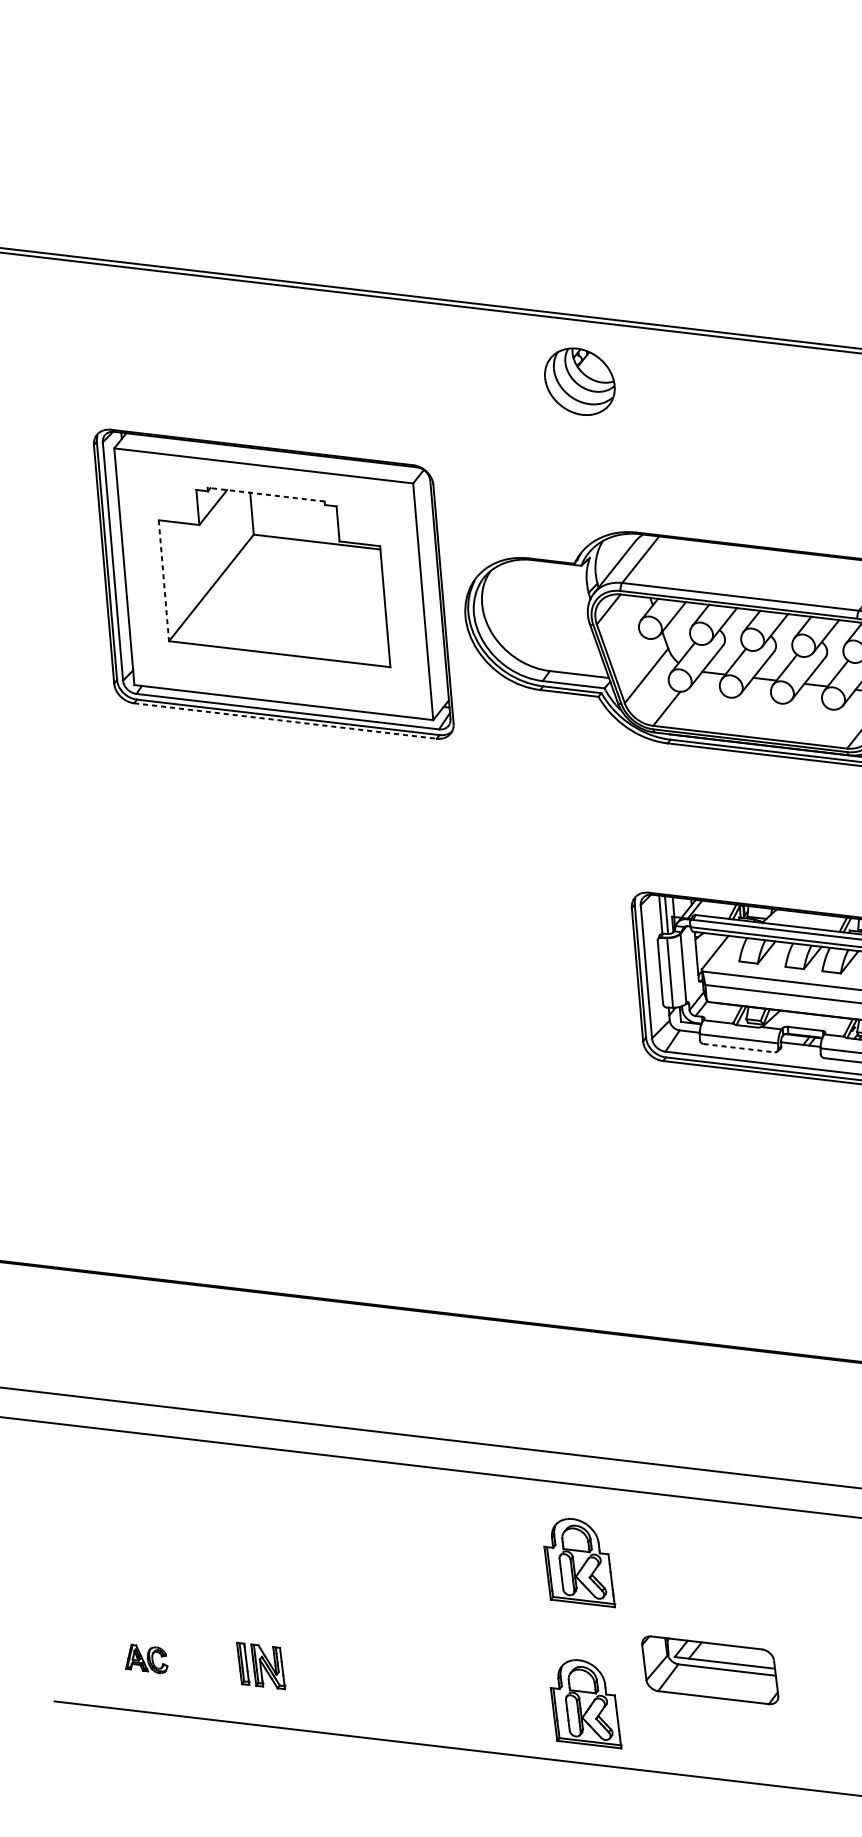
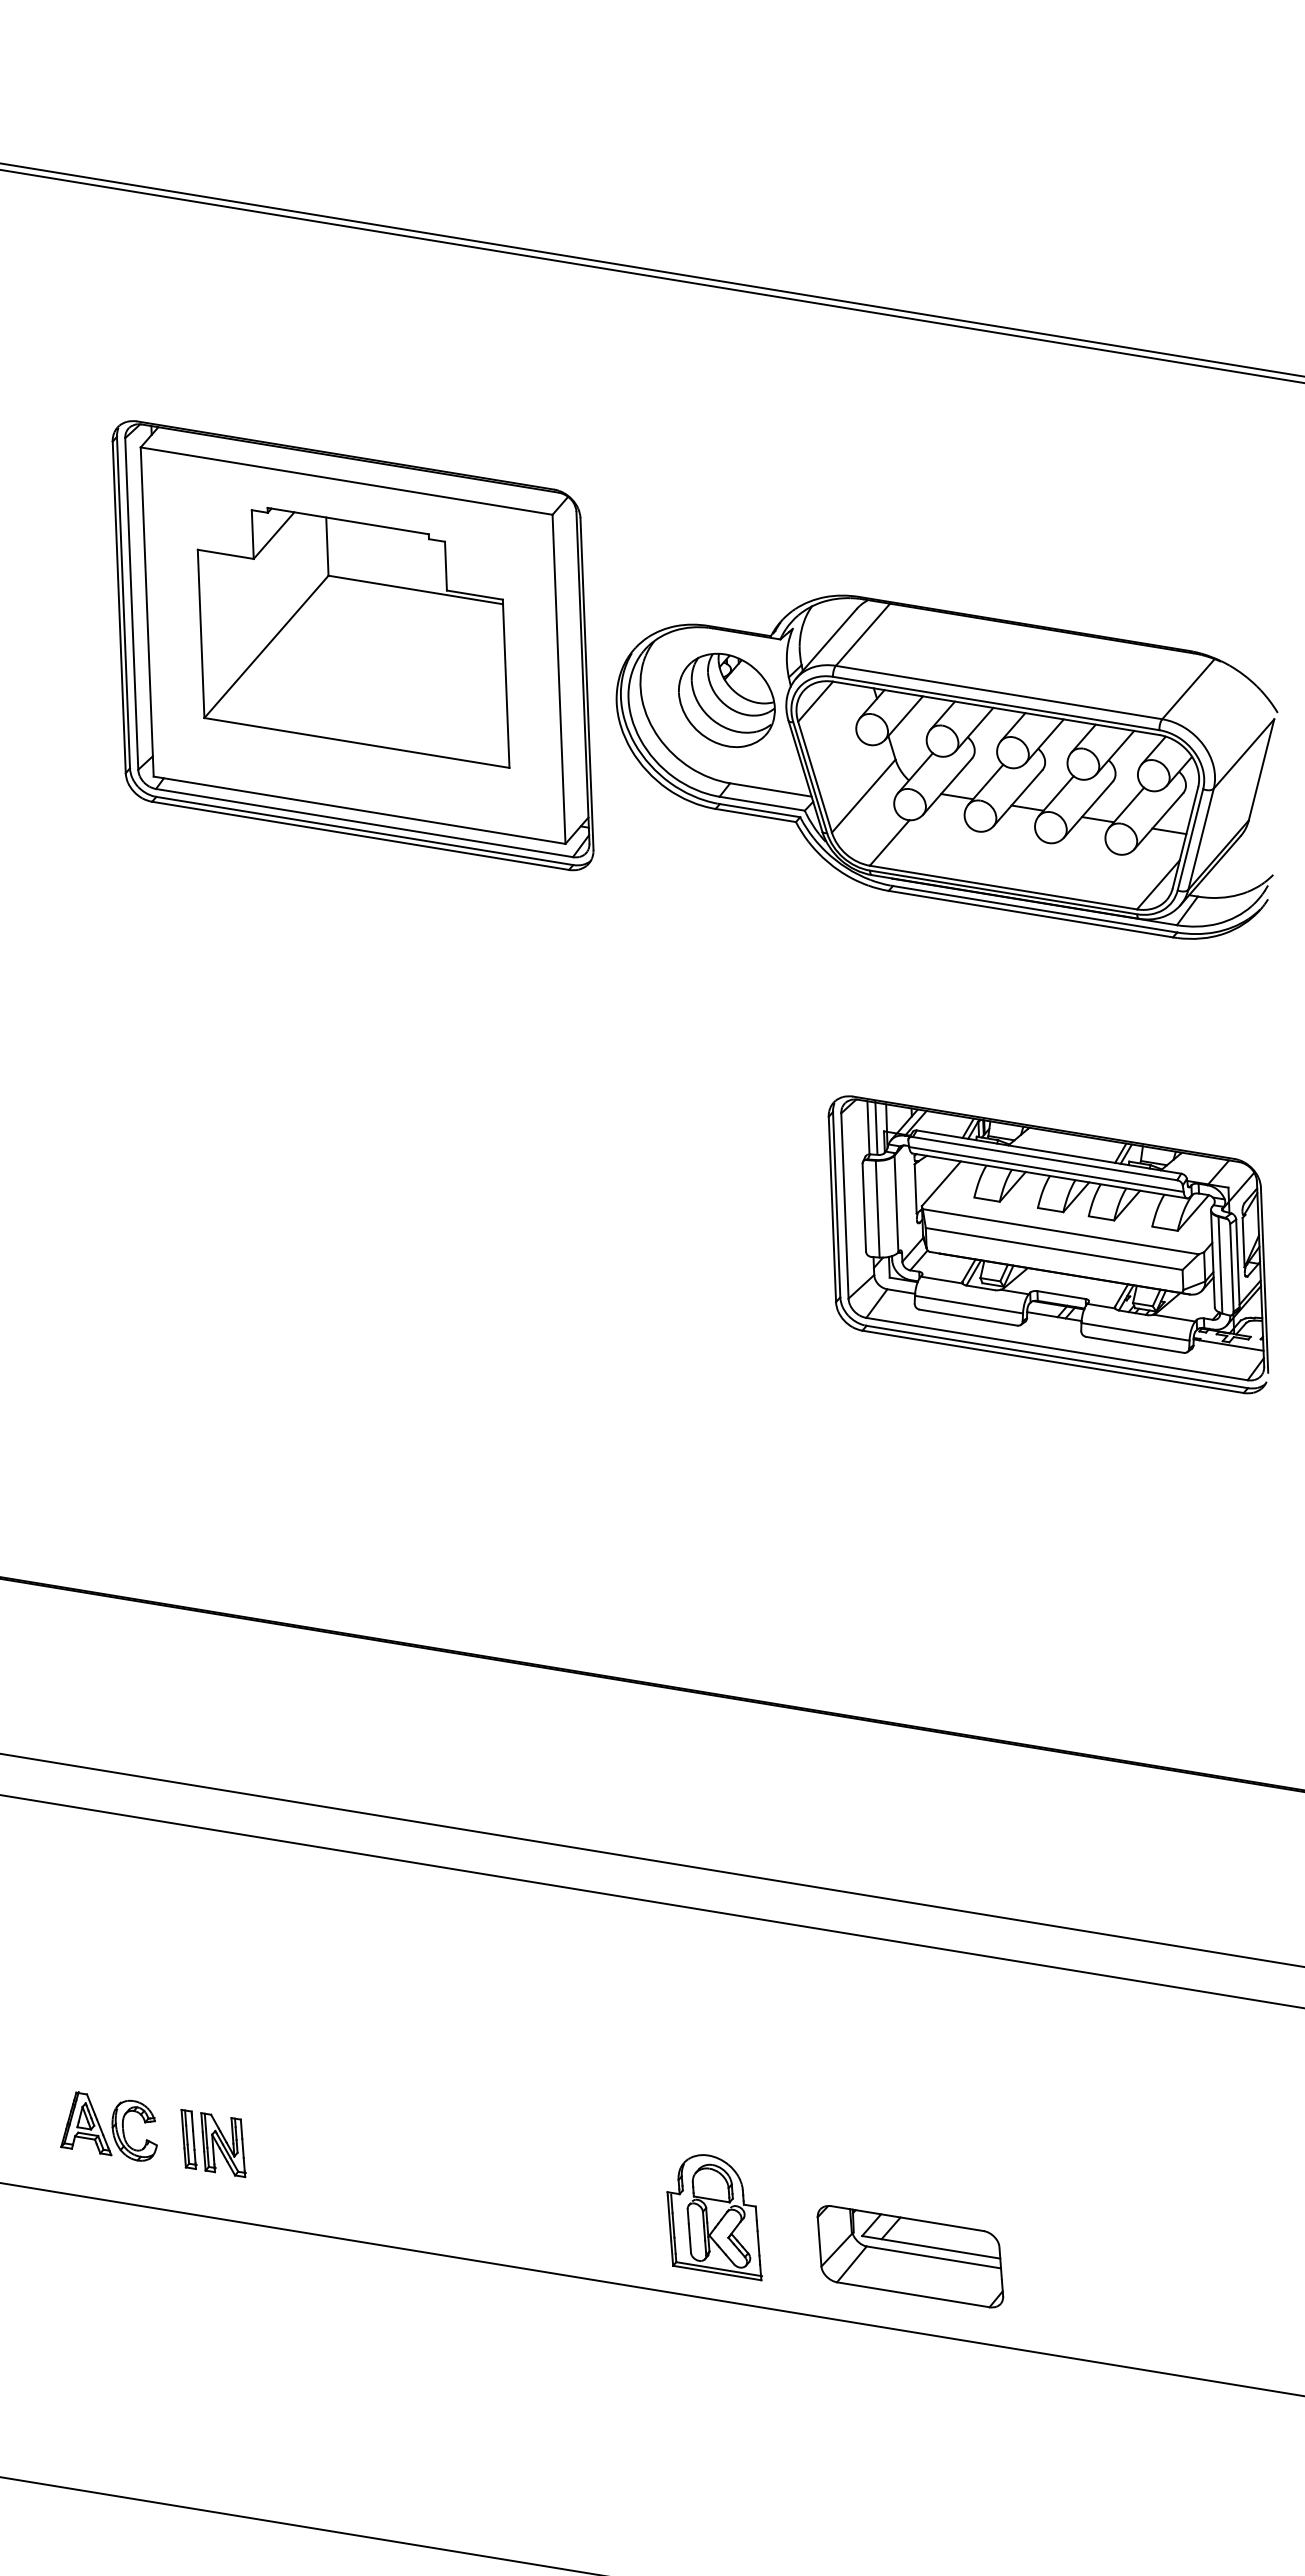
part: (579, 381) -> (726, 700), moved
line: (266, 494) -> (348, 521), dashed -> solid
line: (164, 581) -> (201, 634), dashed -> solid
line: (286, 720) -> (361, 835), dashed -> solid
line: (739, 1048) -> (968, 1317), dashed -> solid
part: (579, 1563) -> (714, 2021), removed
part: (146, 1658) -> (108, 2126), size x1.67
part: (261, 1666) -> (213, 2143), moved
part: (710, 1670) -> (910, 2256), moved

